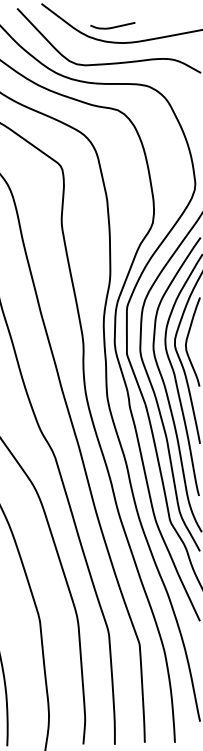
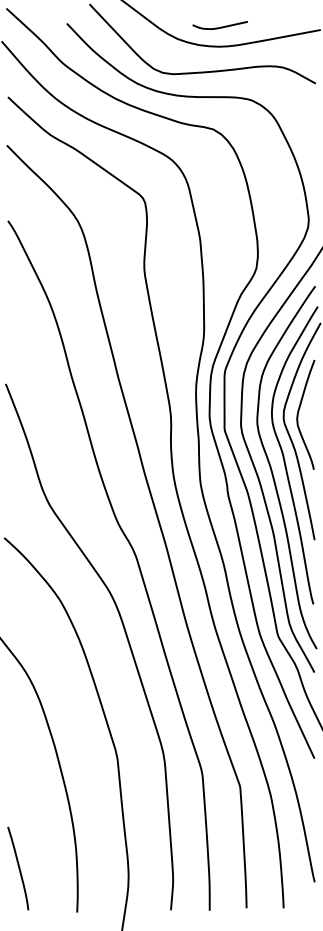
curve: (113, 26) -> (220, 26), moved

